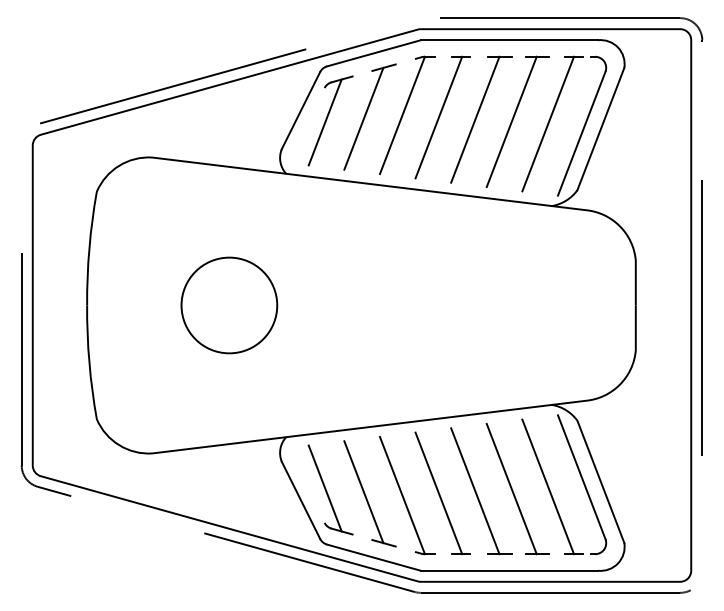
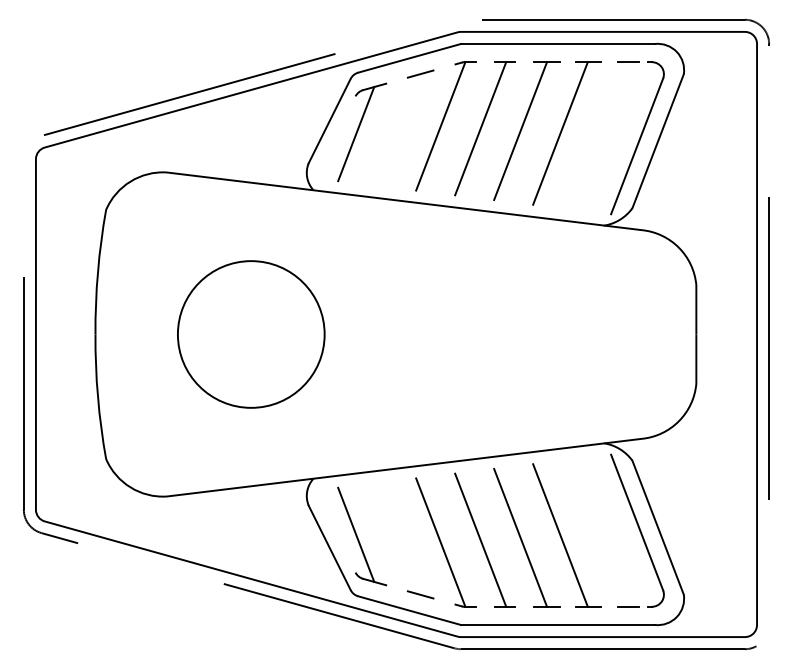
line: (363, 118) -> (398, 129), removed
line: (548, 123) -> (600, 135), removed
circle: (229, 305) -> (251, 334), size x1.4
line: (548, 486) -> (600, 532), removed
line: (363, 492) -> (398, 539), removed

